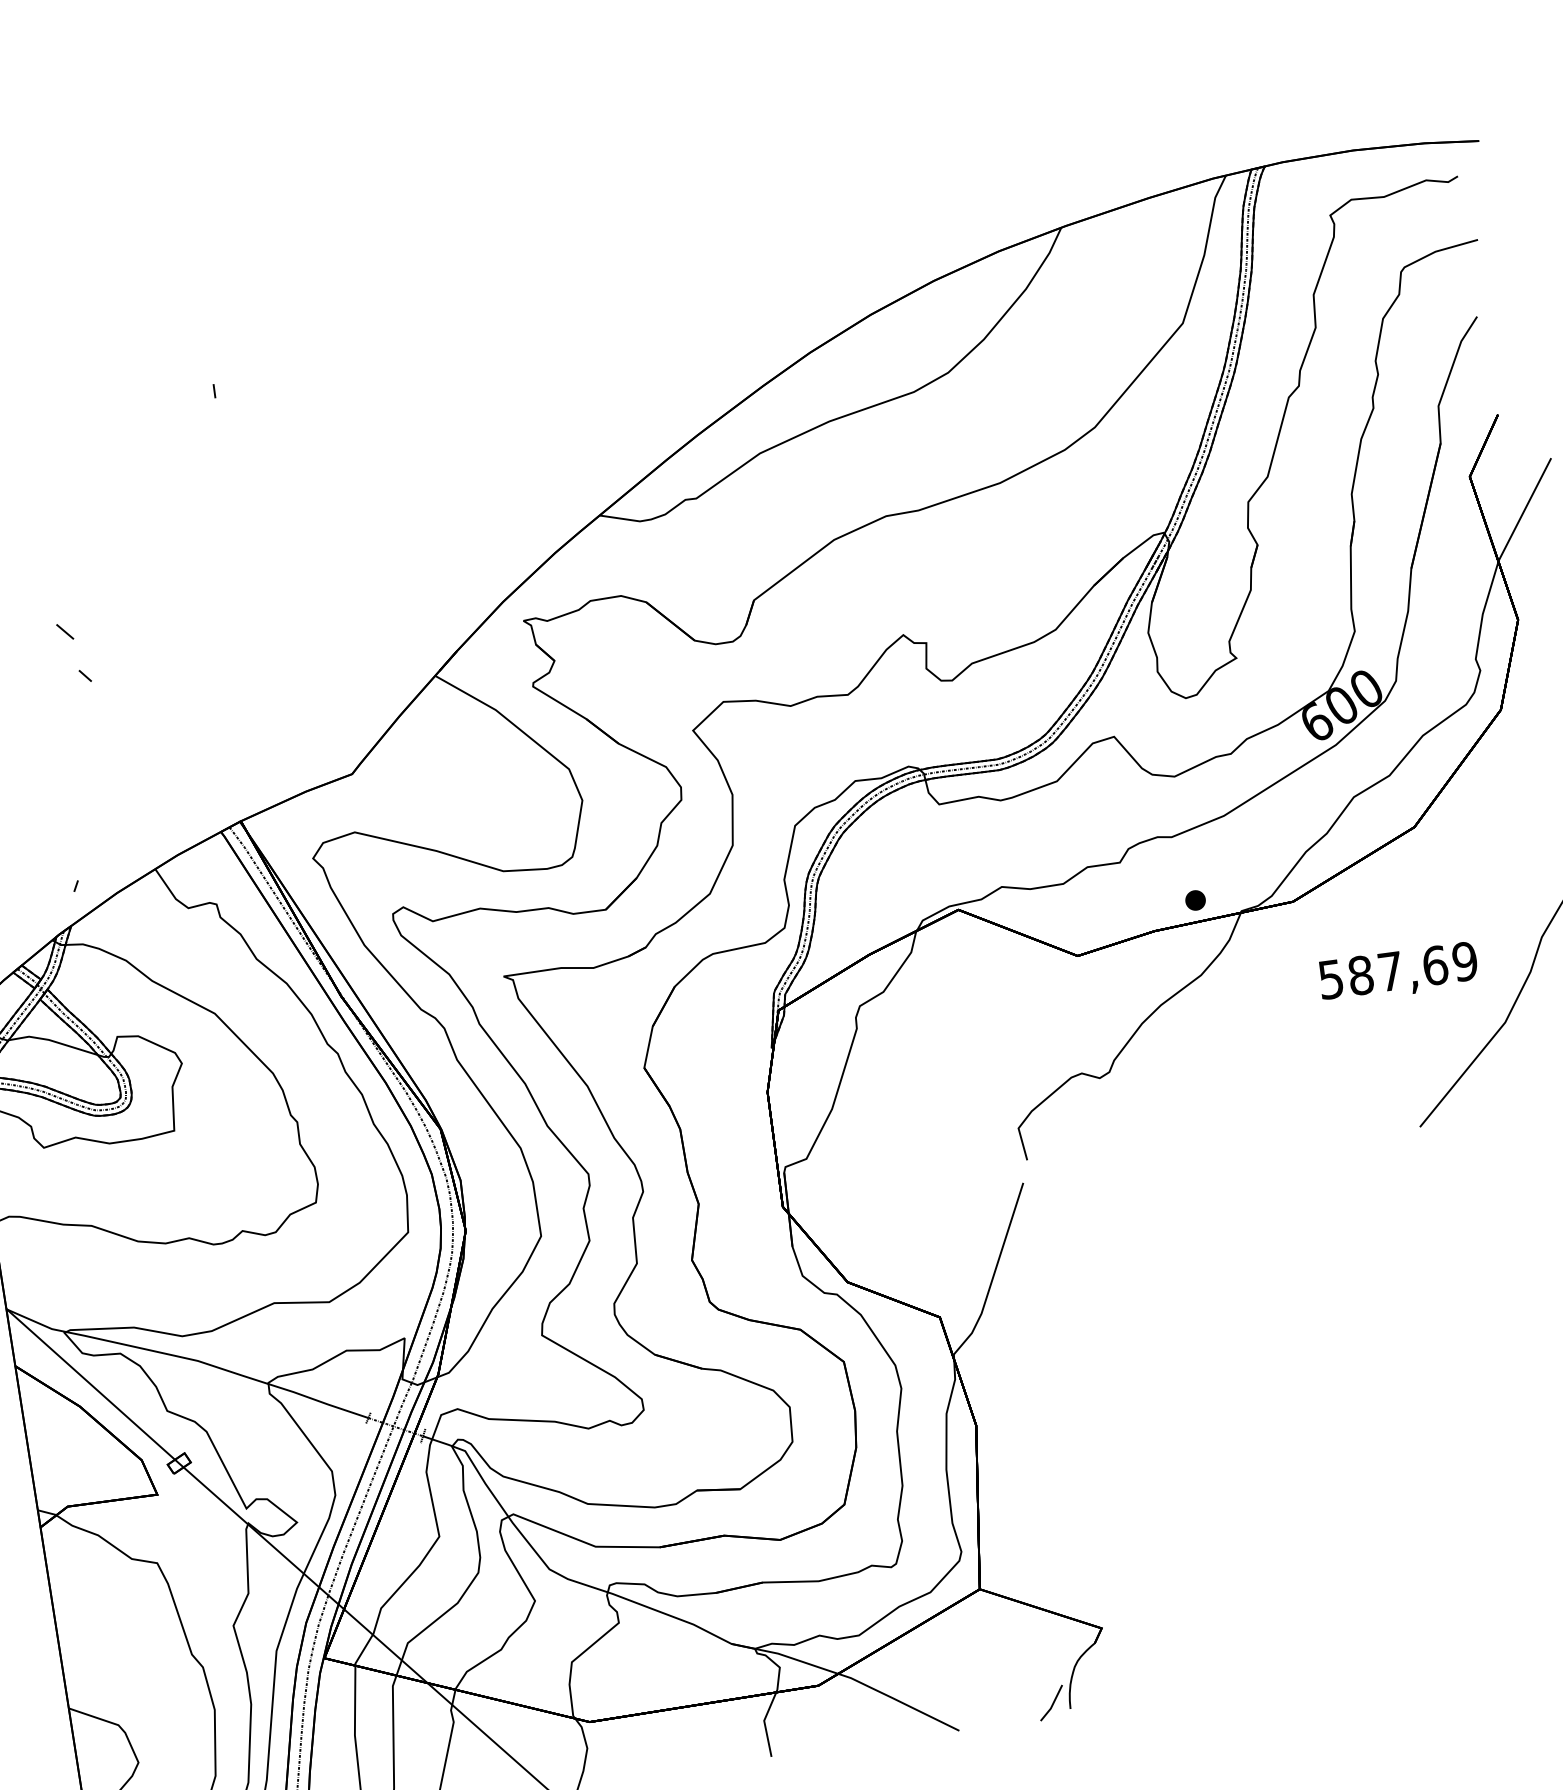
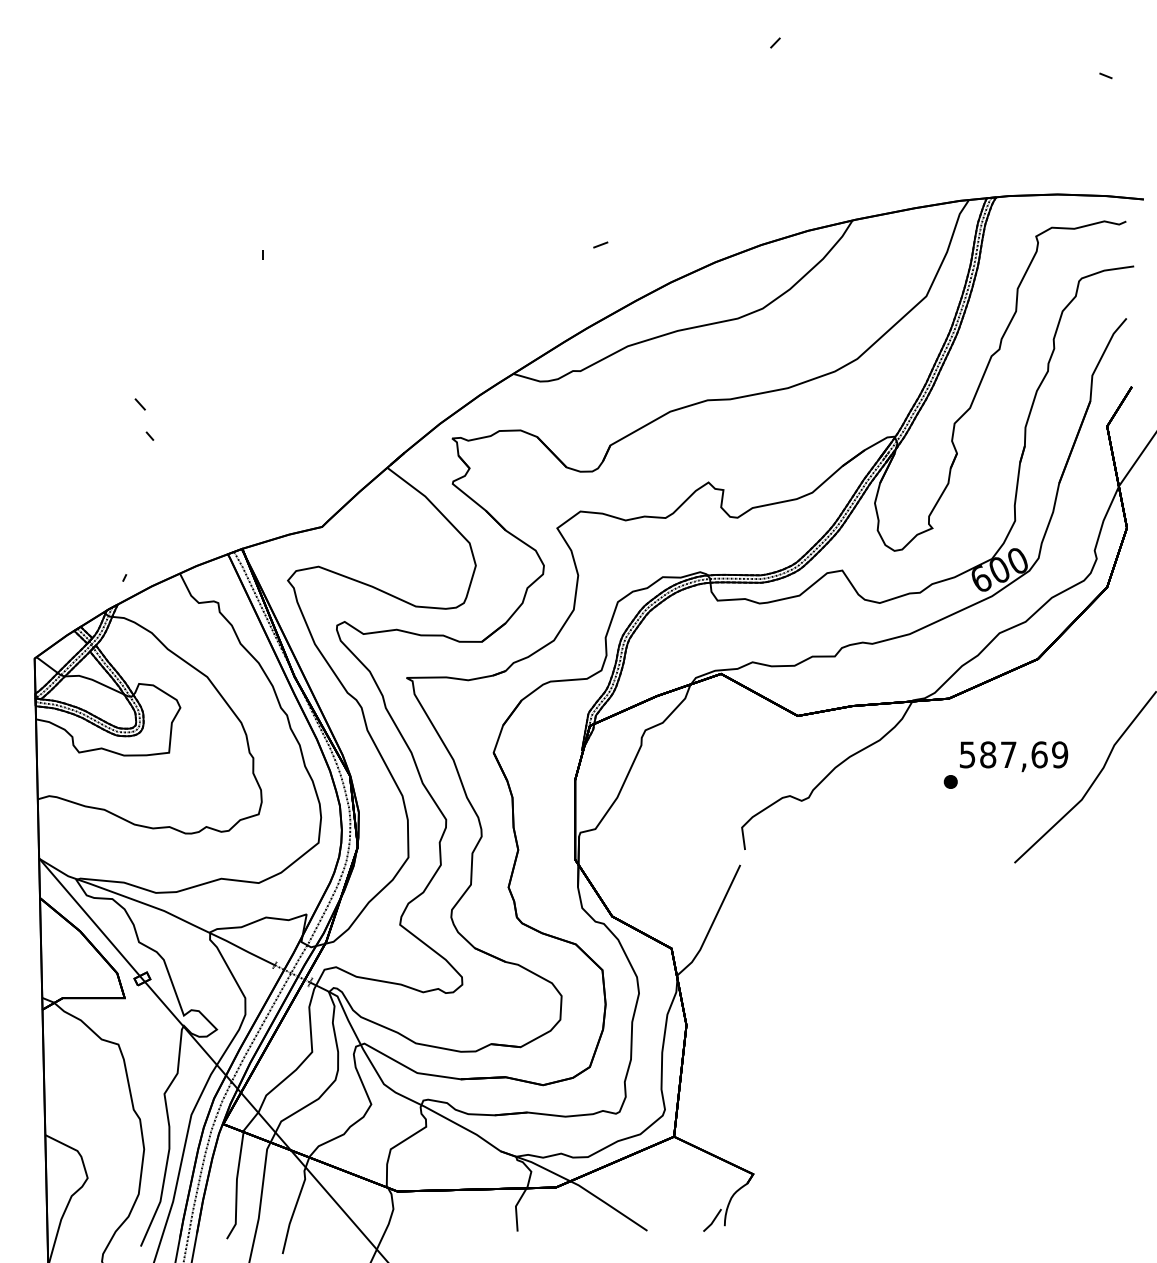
line: (700, 311) -> (600, 244), added
part: (1195, 899) -> (950, 781), moved

